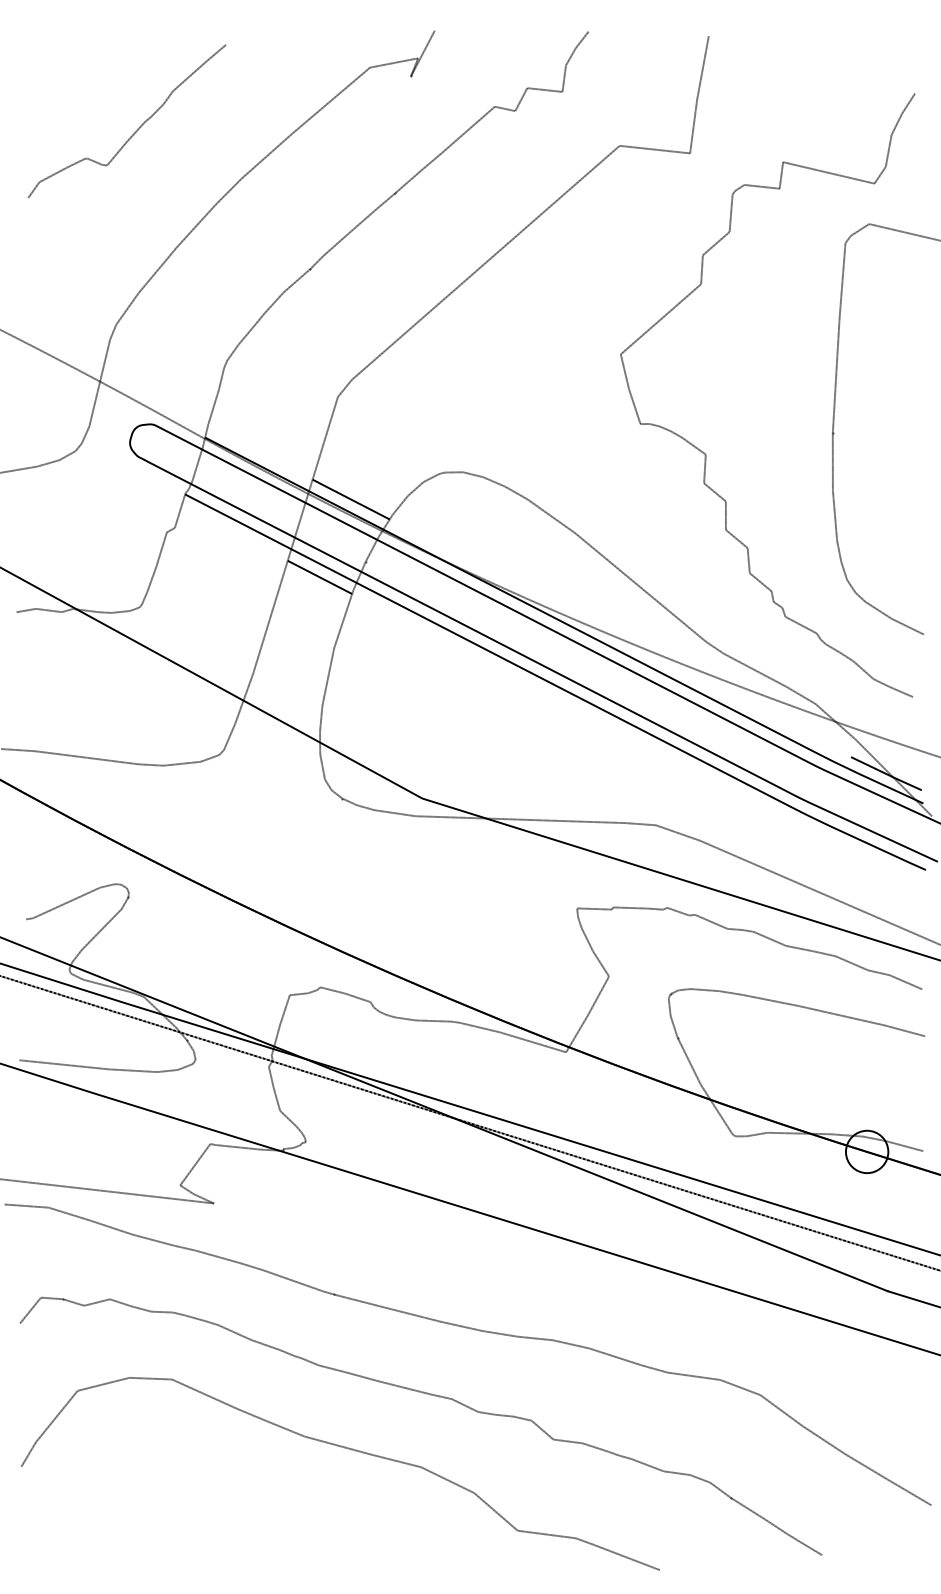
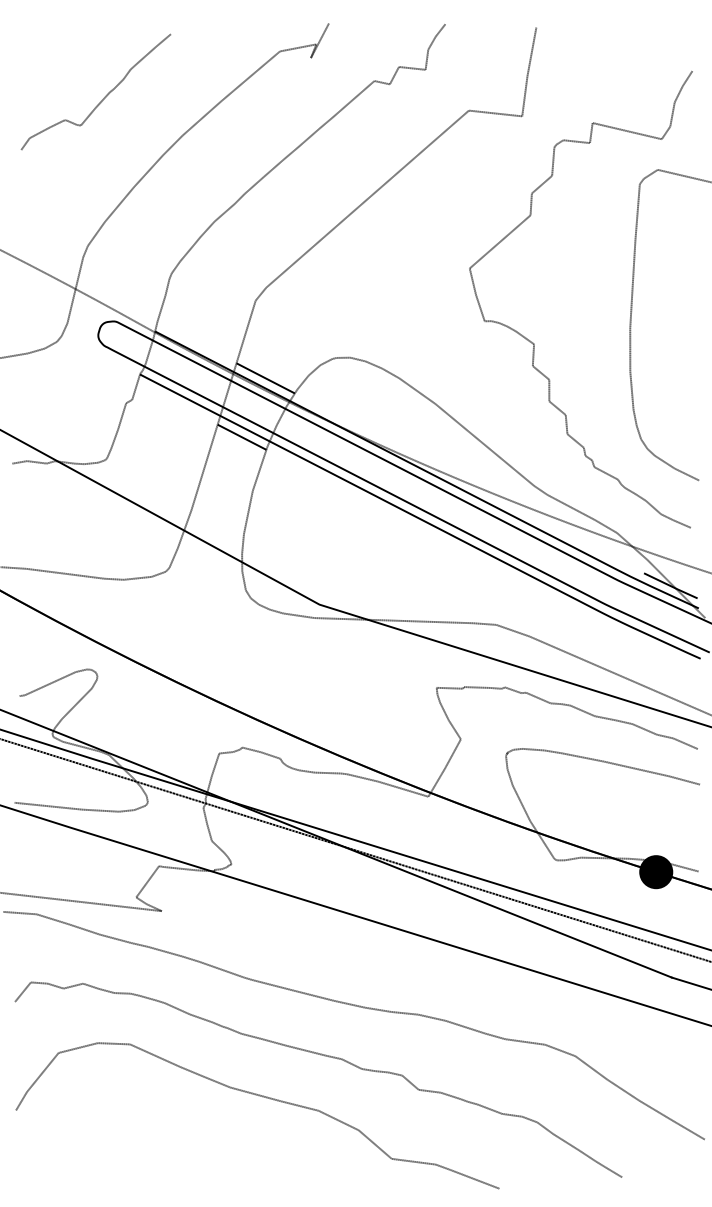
fill: (866, 1151) -> (655, 871), added

